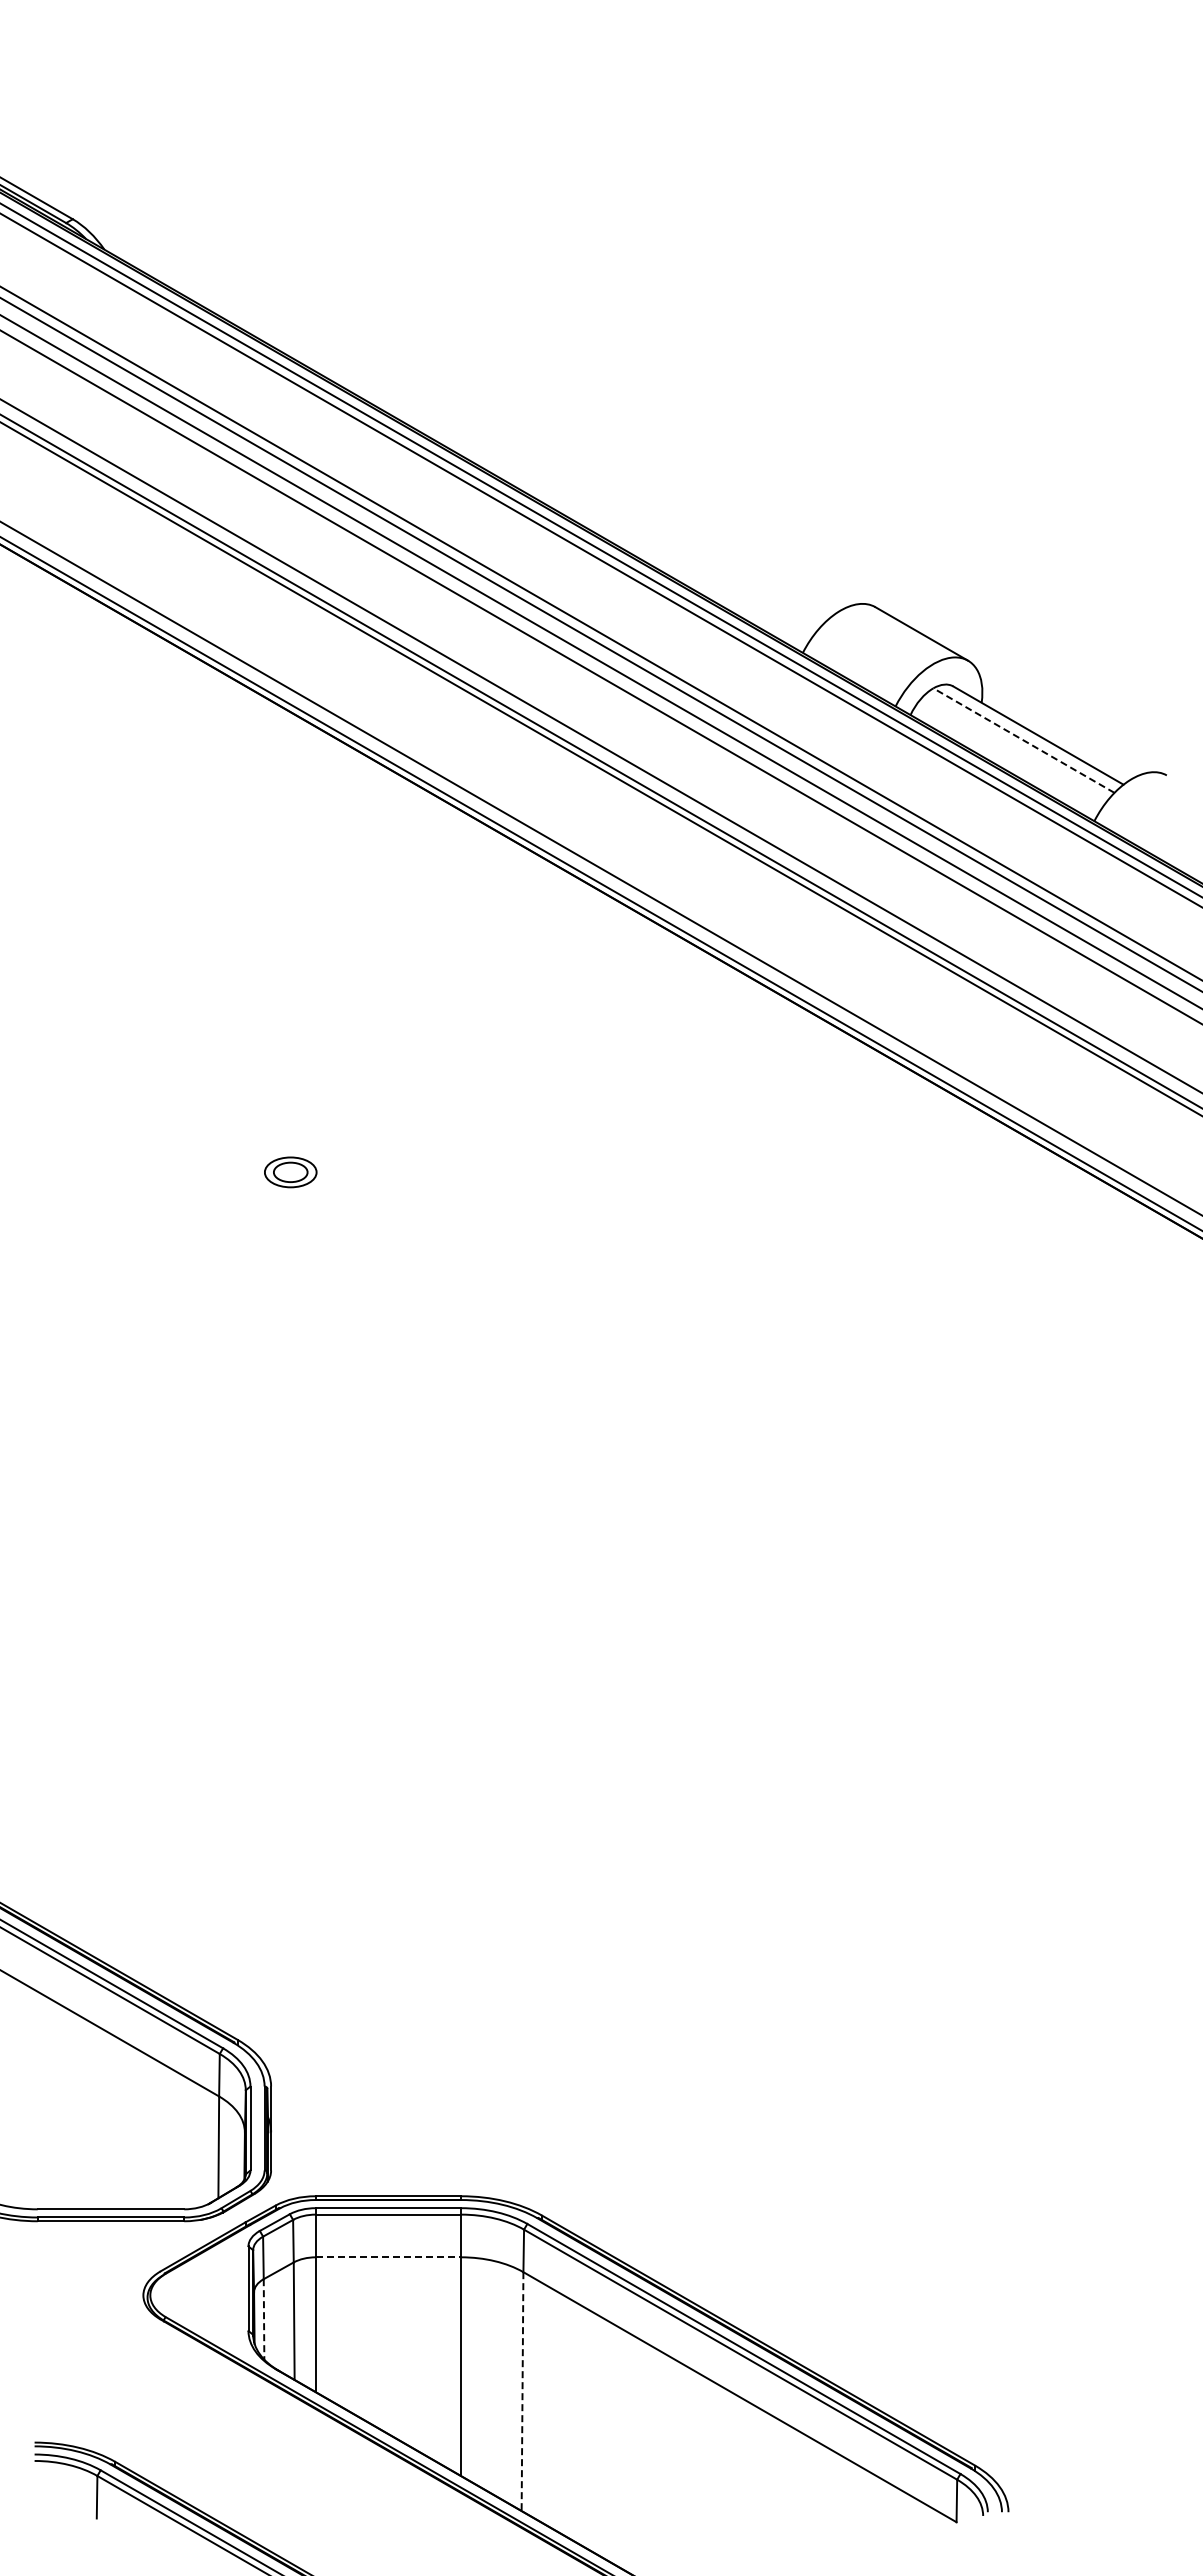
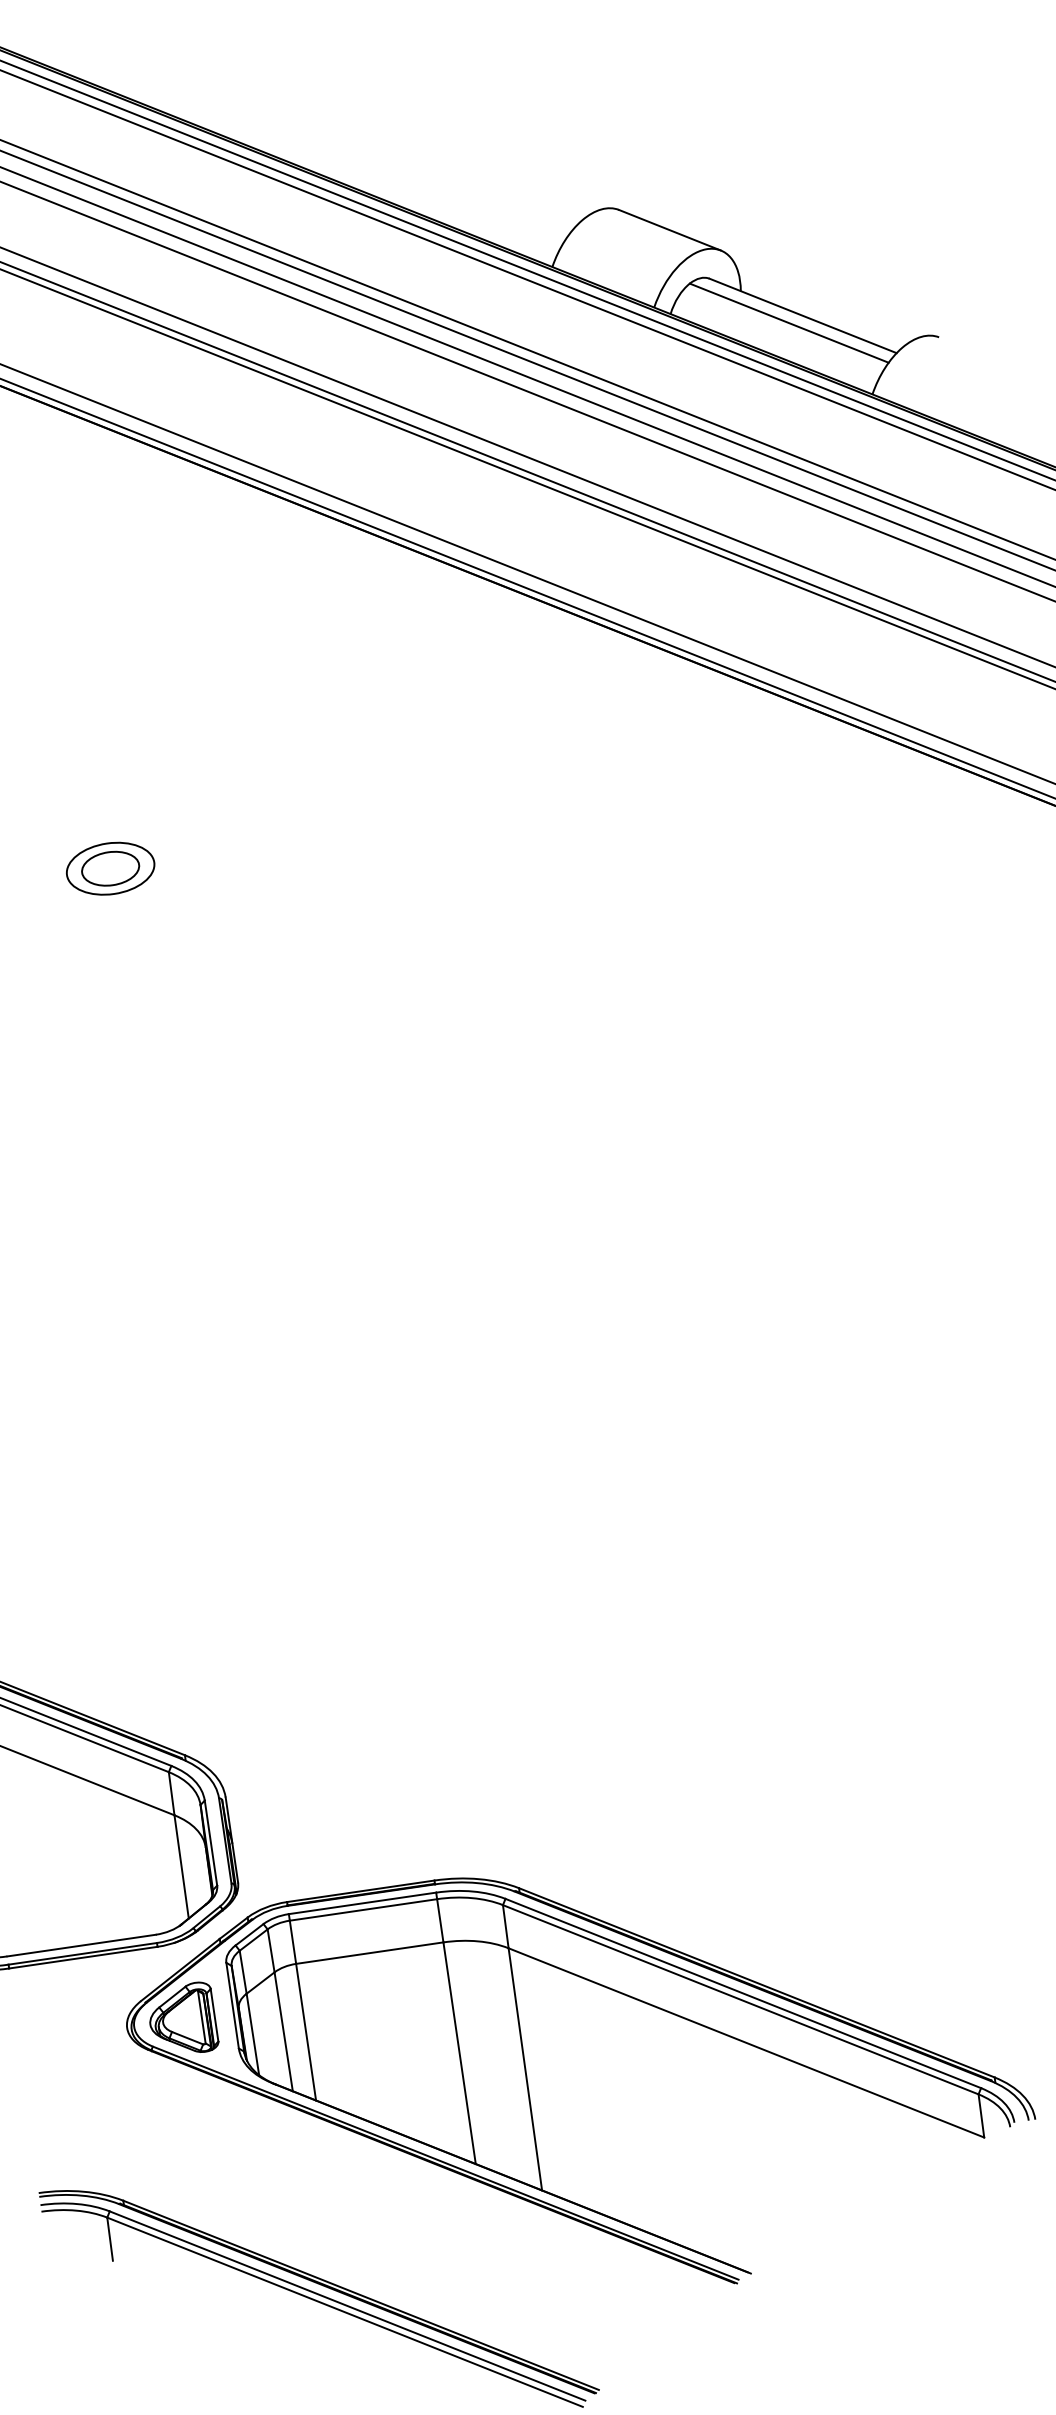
line: (1023, 740) -> (788, 323), dashed -> solid
part: (290, 1172) -> (110, 868), size x1.67
line: (388, 2257) -> (369, 1953), dashed -> solid
part: (197, 2295) -> (181, 2020), added
line: (264, 2319) -> (253, 2034), dashed -> solid
line: (522, 2392) -> (525, 2070), dashed -> solid

